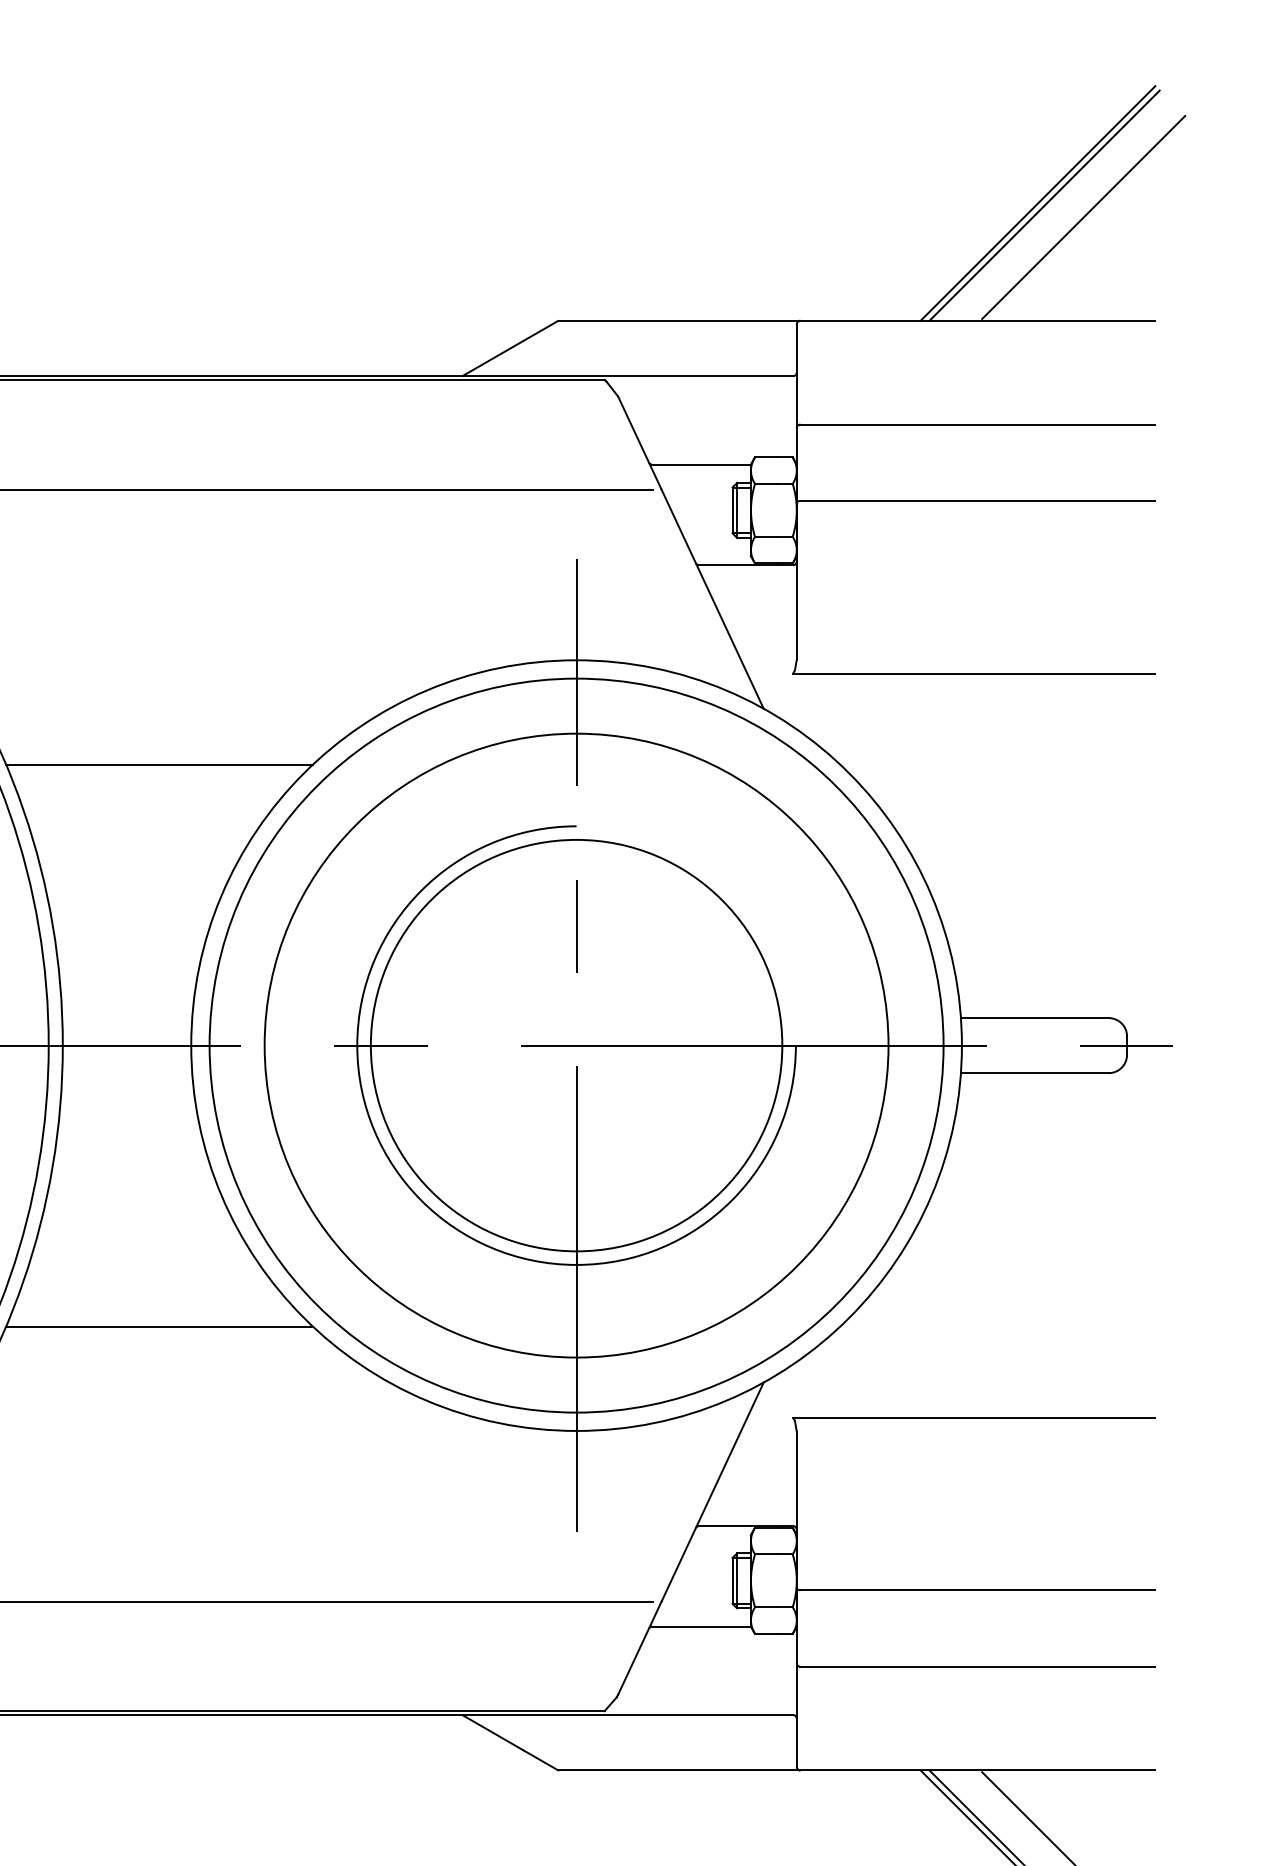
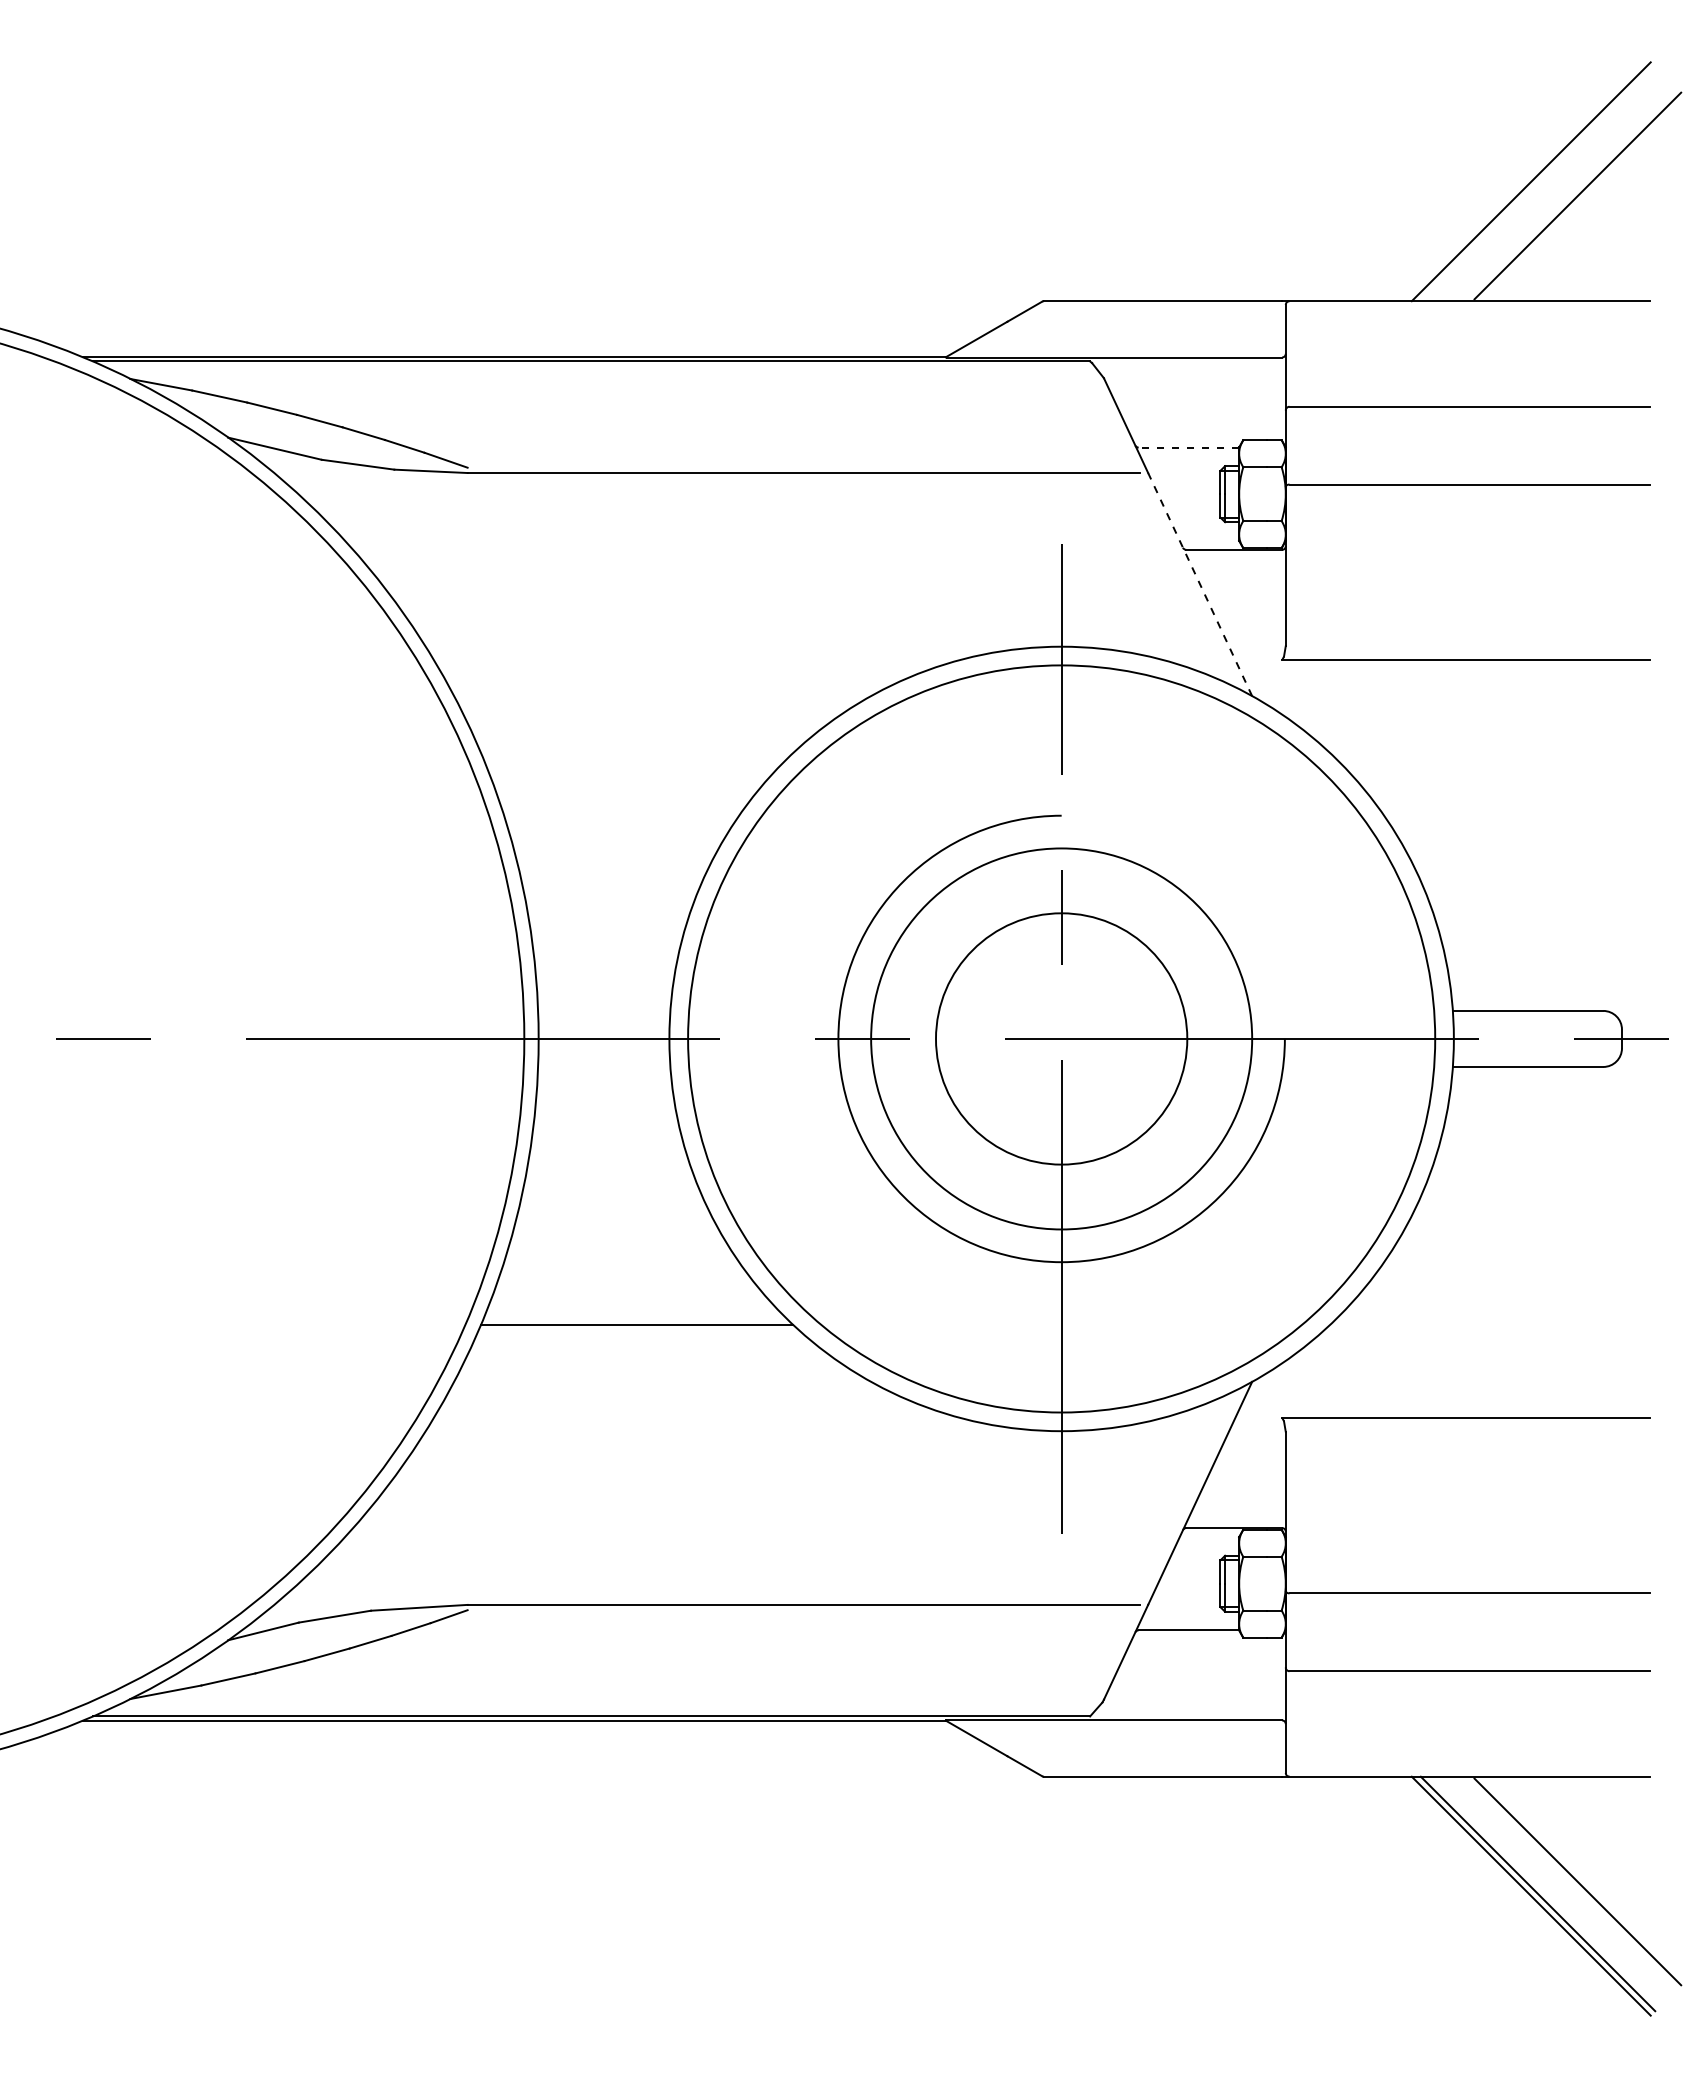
line: (1044, 205) -> (1537, 183), removed
line: (701, 464) -> (1188, 447), solid -> dashed
line: (712, 599) -> (1199, 584), solid -> dashed
line: (158, 764) -> (636, 752), removed
circle: (576, 1045) -> (1061, 1038), size x0.6
circle: (576, 1045) -> (1061, 1038), size x0.6

